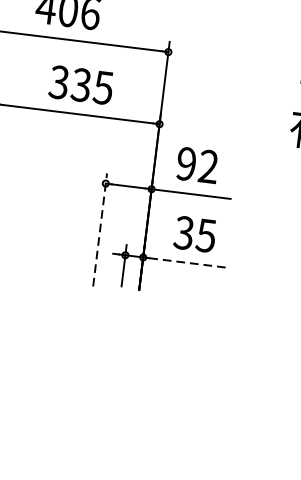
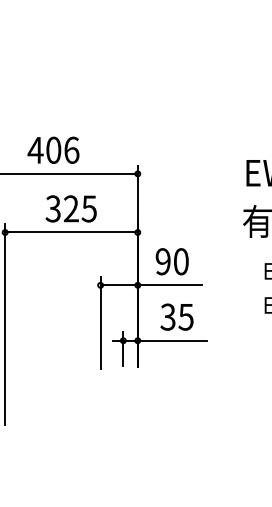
text: (80, 84) -> (70, 208), 335 -> 325
text: (207, 166) -> (180, 261), 92 -> 90
line: (100, 229) -> (100, 322), dashed -> solid
line: (189, 262) -> (175, 340), dashed -> solid

